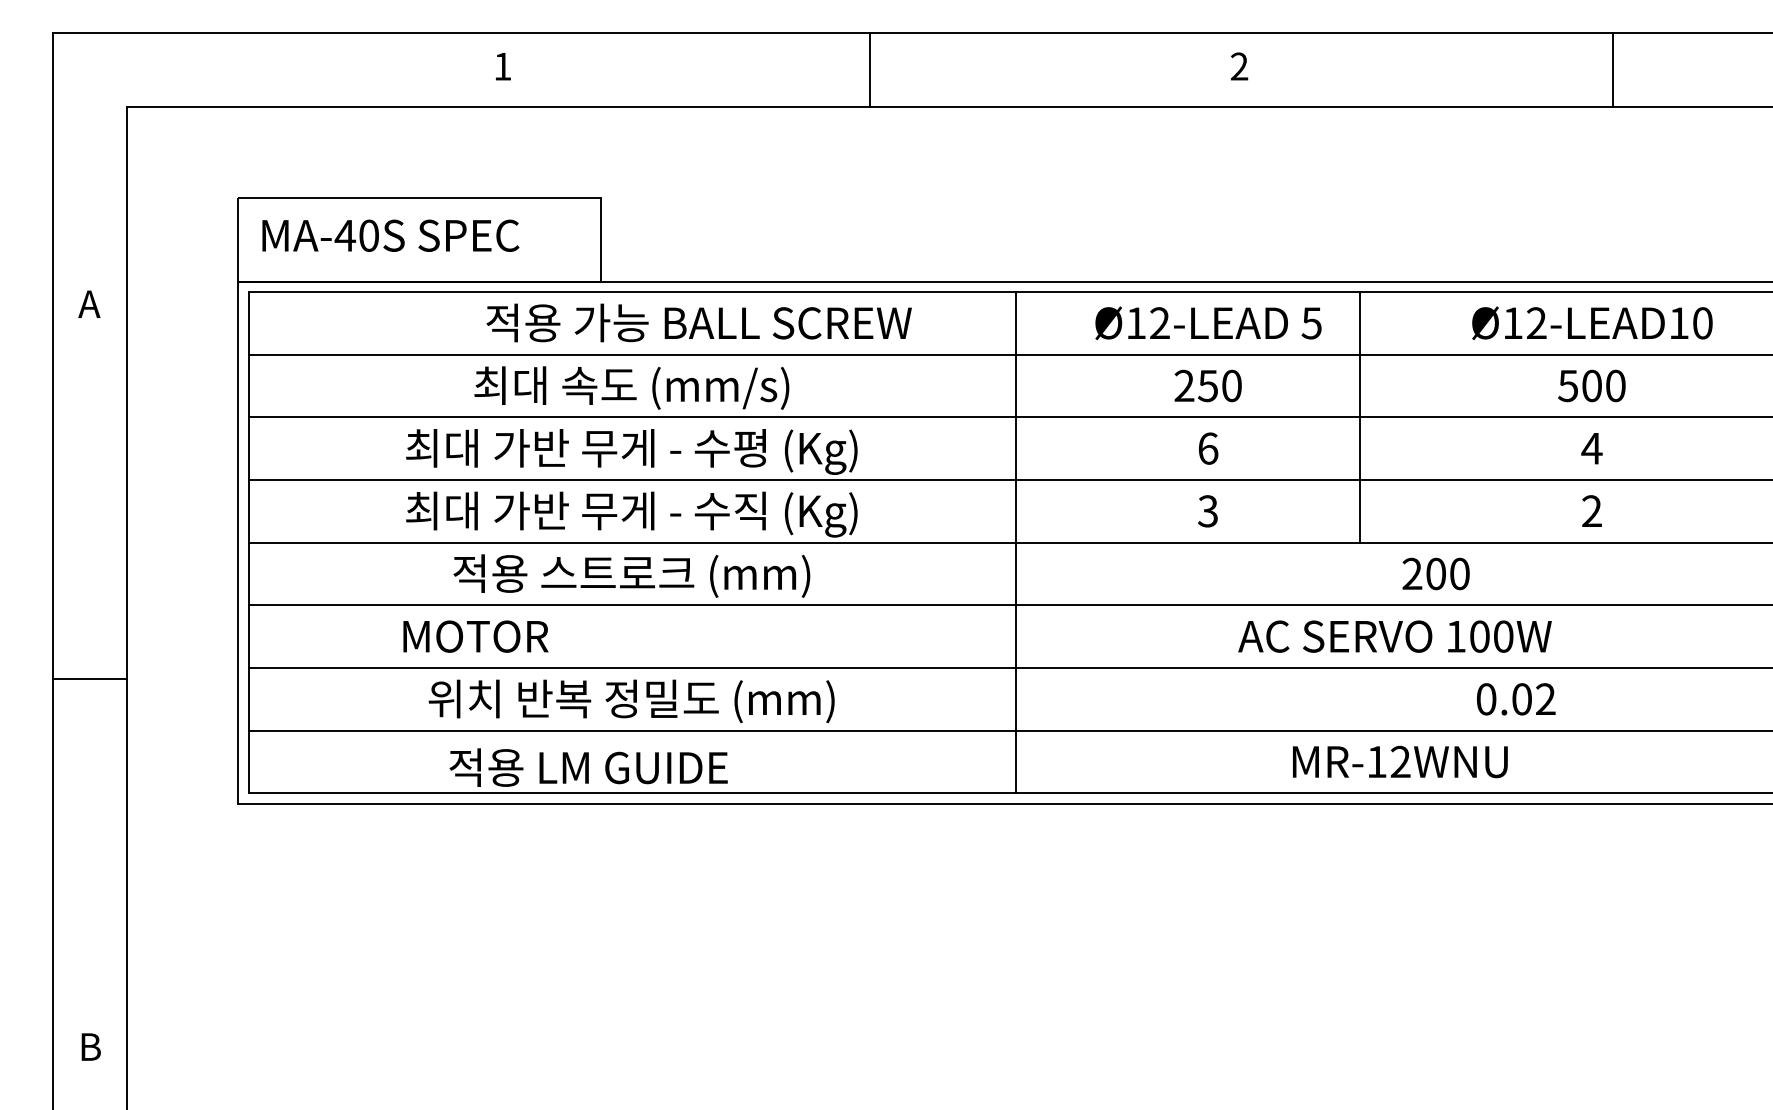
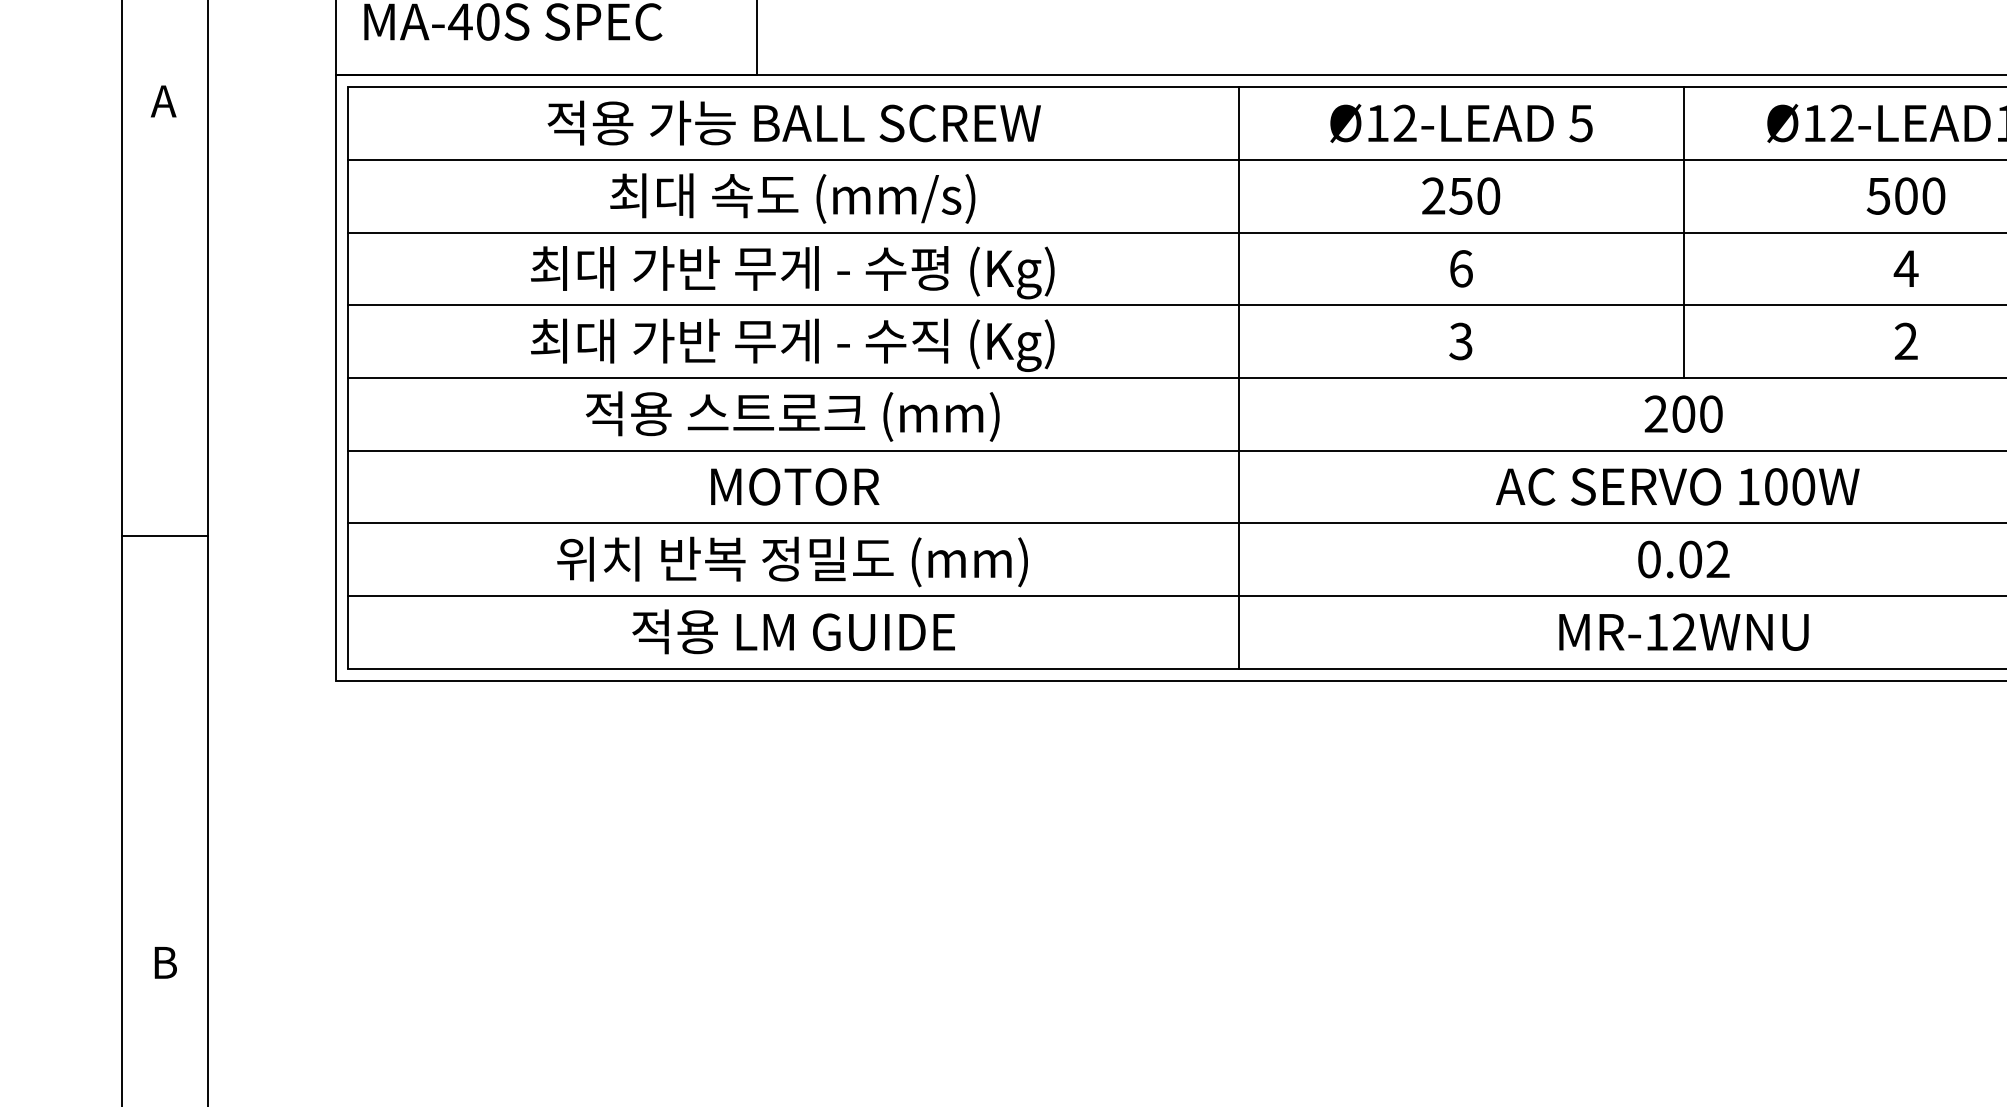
text: (698, 322) -> (793, 122), moved
line: (1360, 417) -> (1684, 232), moved
text: (1435, 573) -> (1683, 413), moved
text: (475, 636) -> (794, 486), moved
text: (1516, 699) -> (1684, 559), moved
text: (588, 767) -> (793, 631), moved

